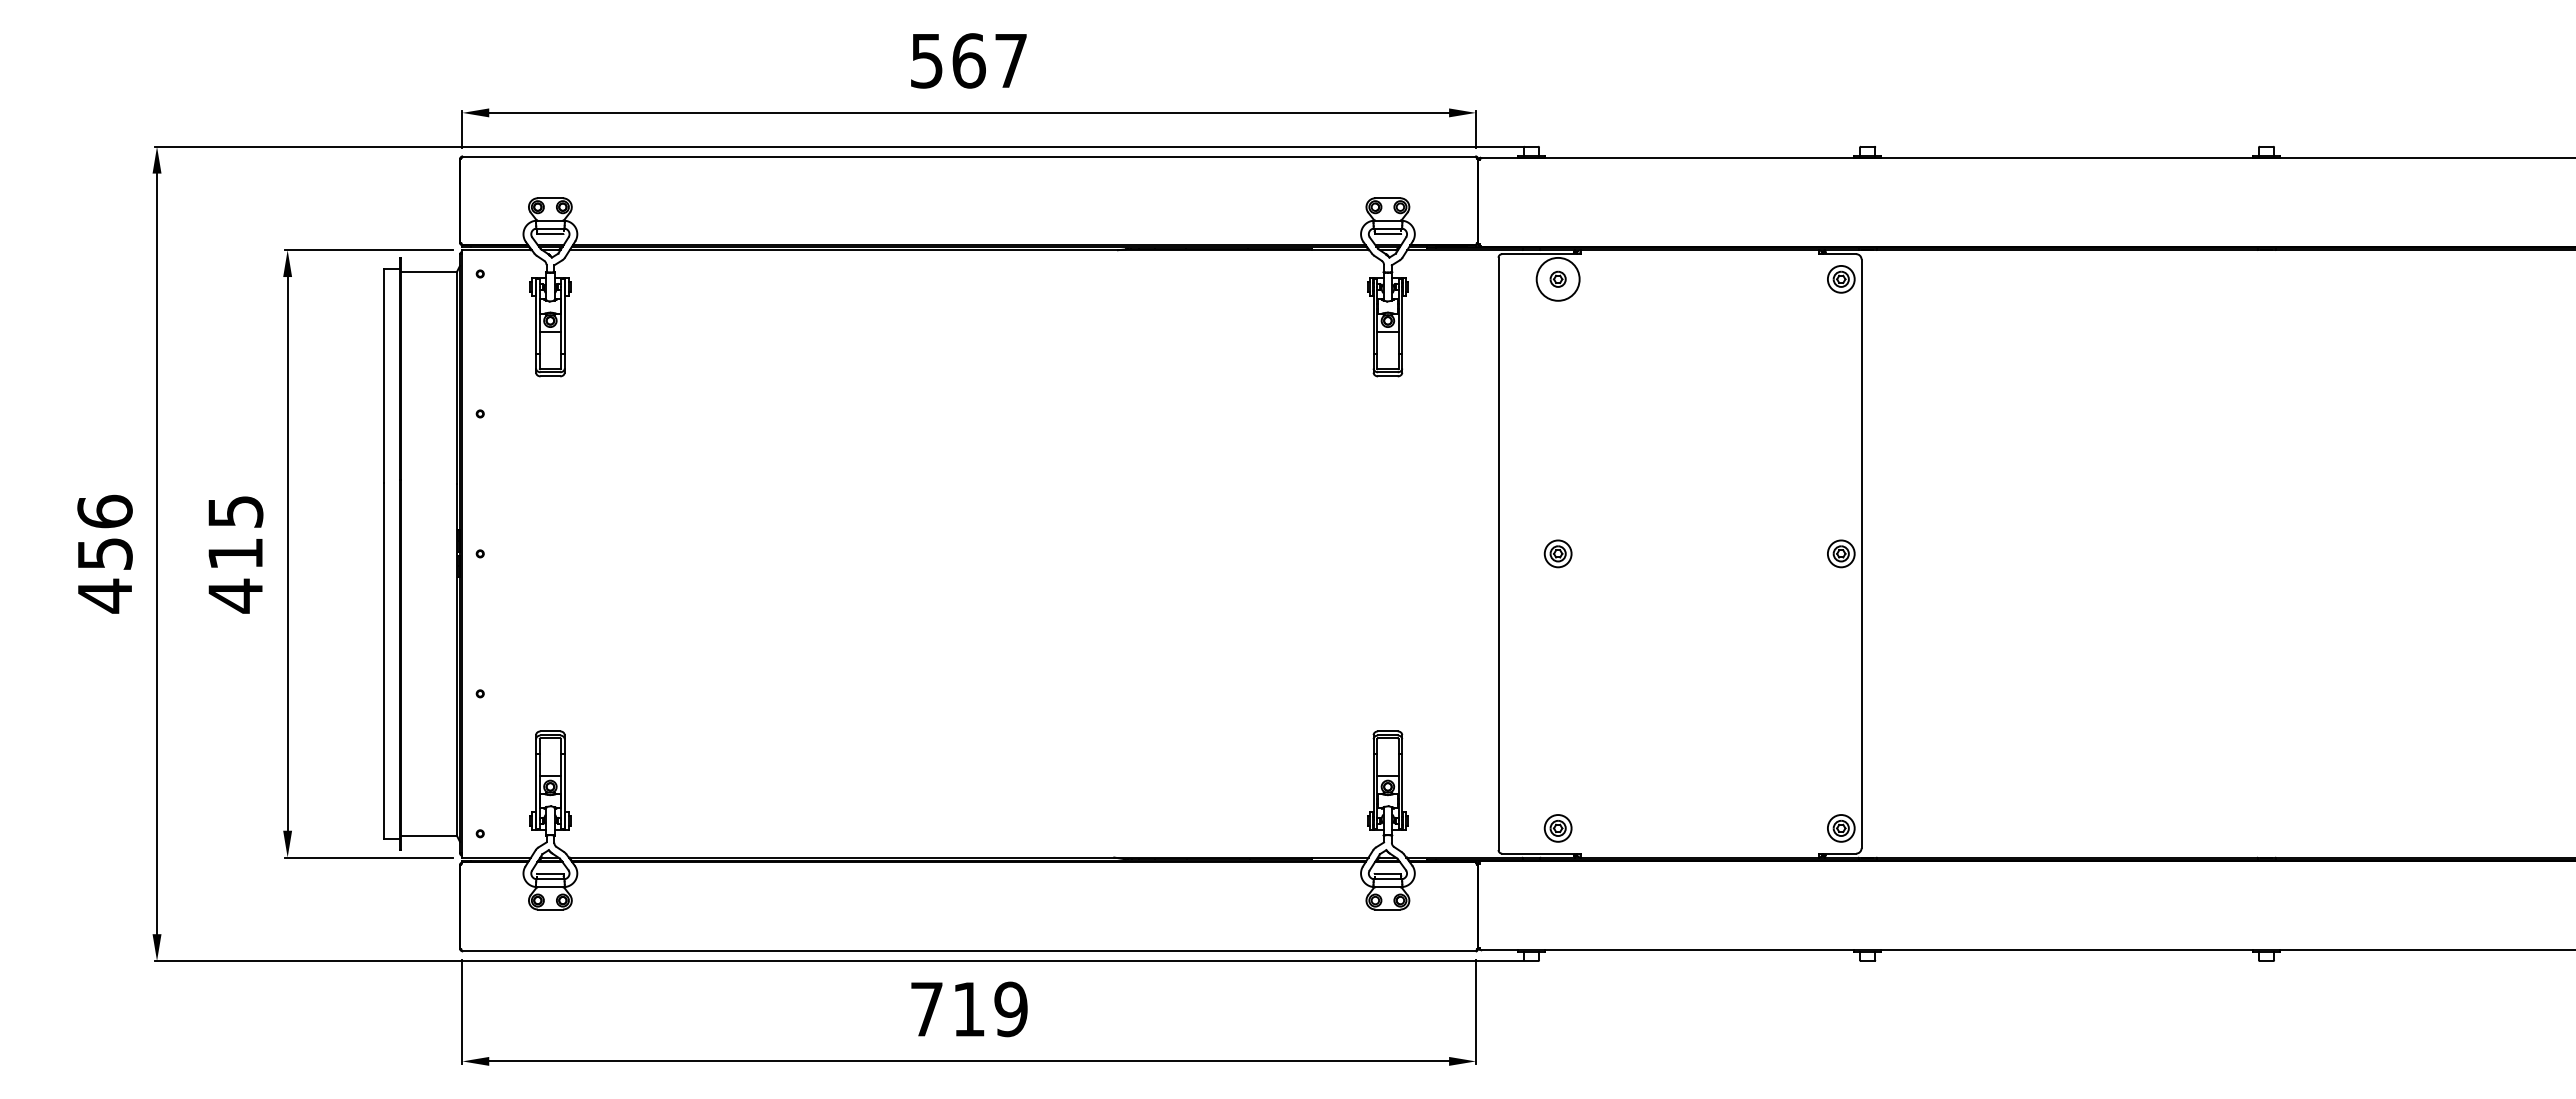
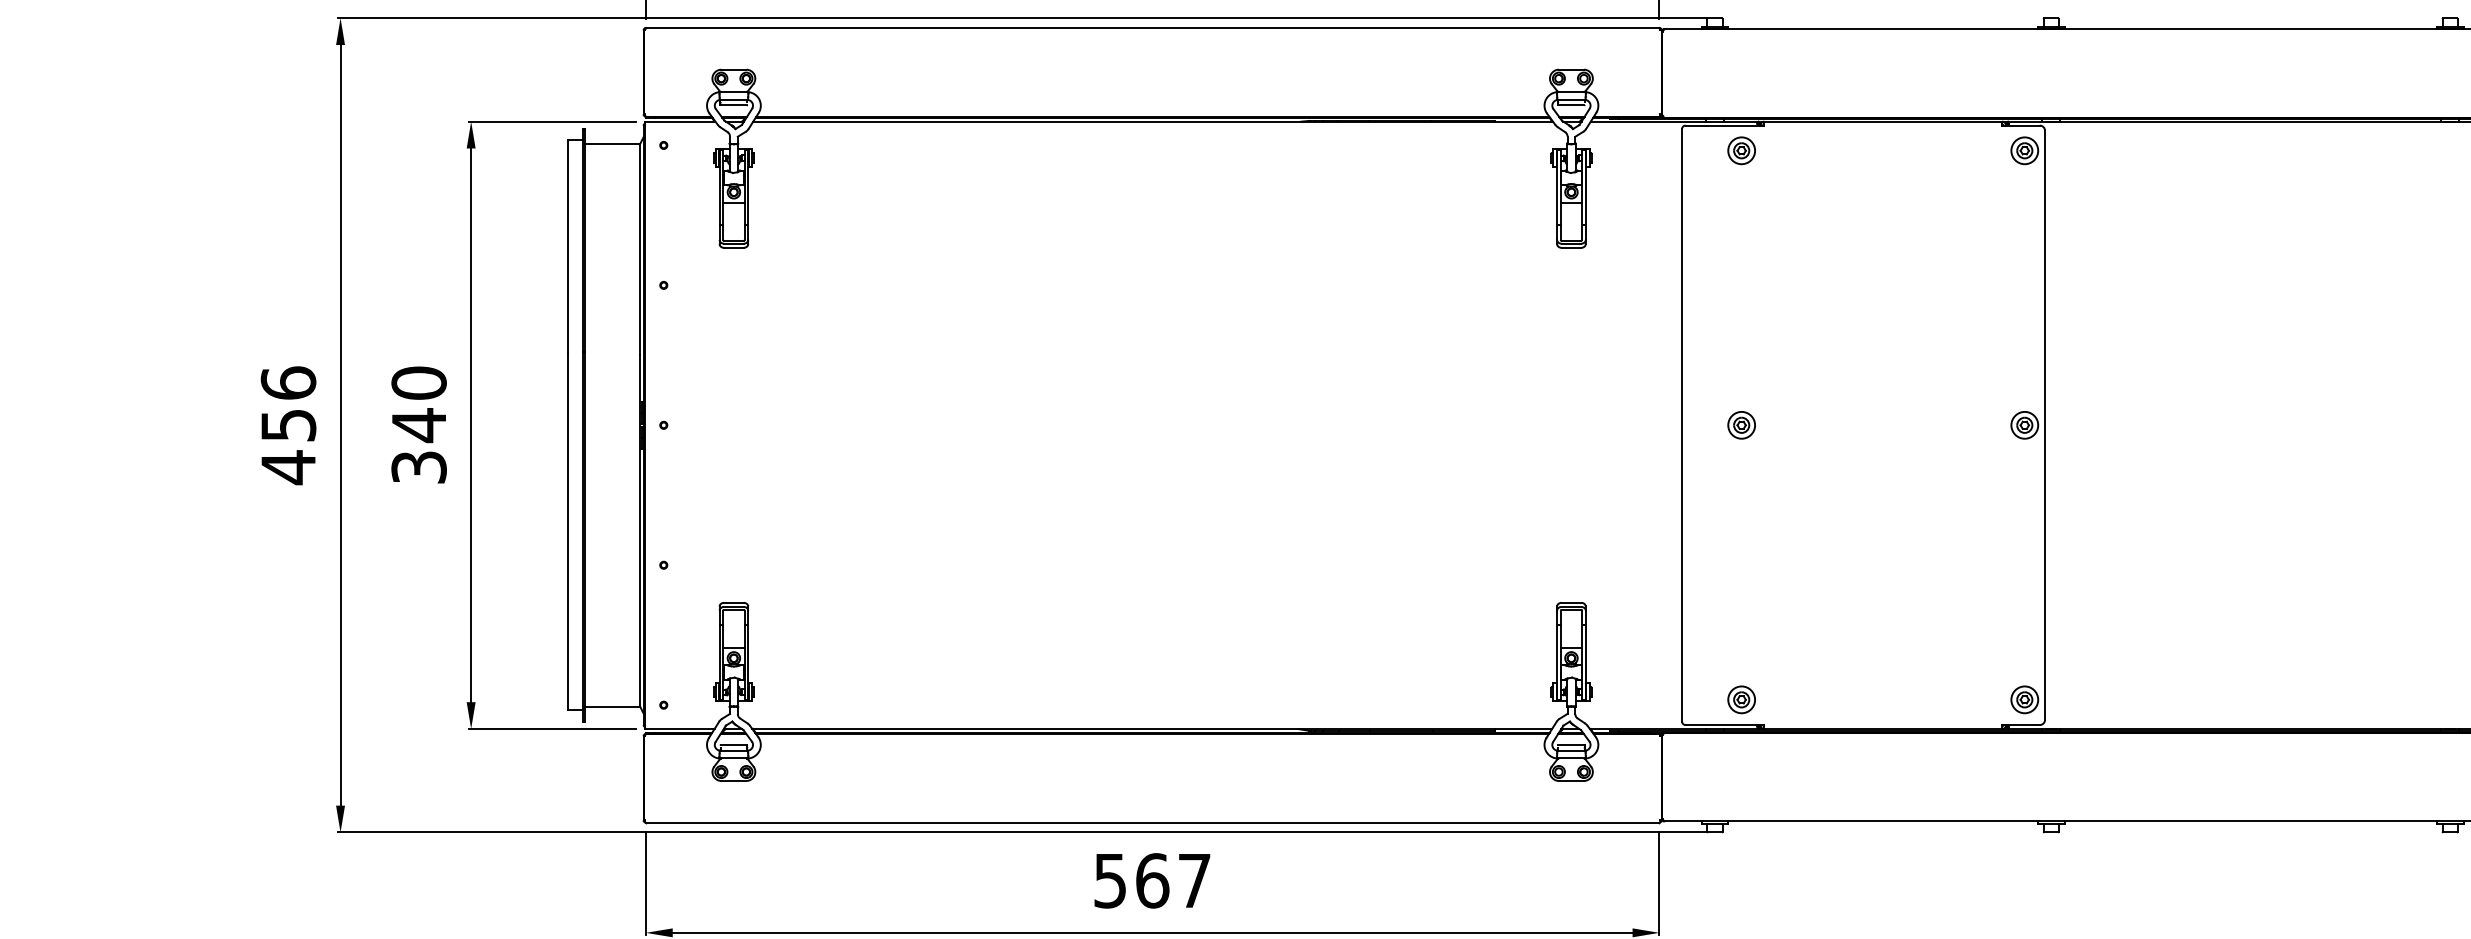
circle: (1557, 278) -> (1741, 149), size x0.62
text: (235, 554) -> (419, 425), 415 -> 340
text: (969, 1009) -> (1153, 880), 719 -> 567

